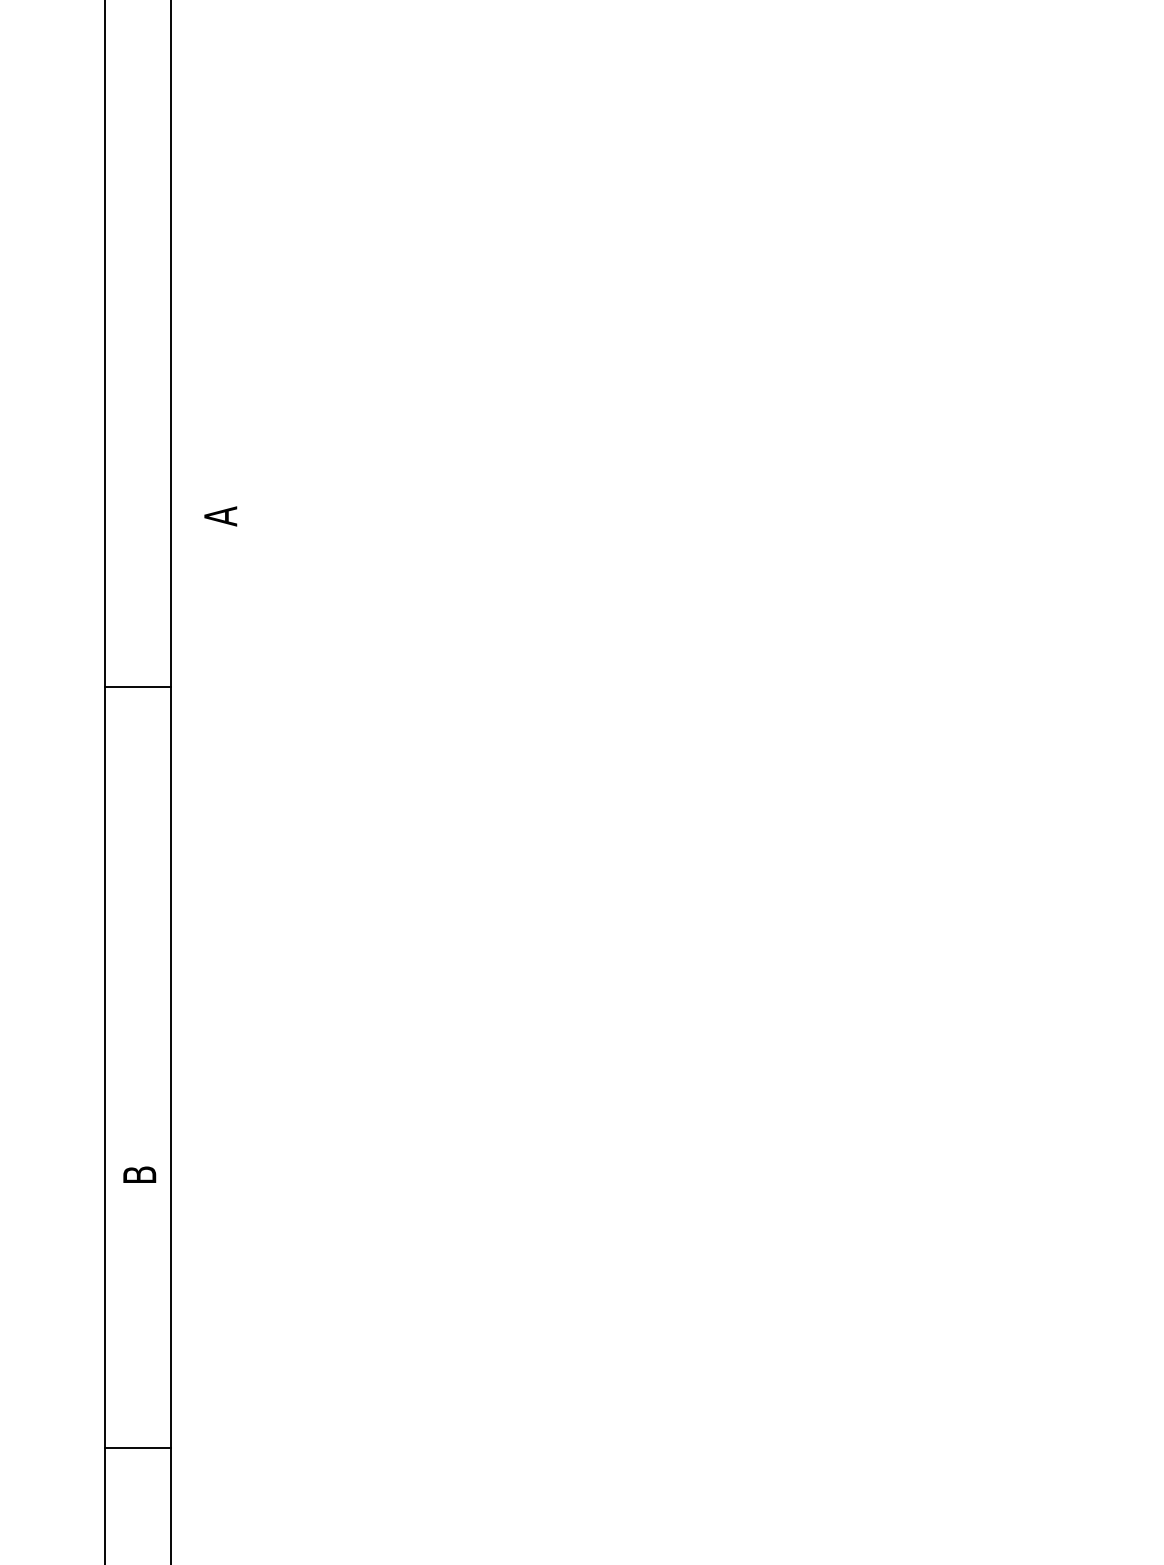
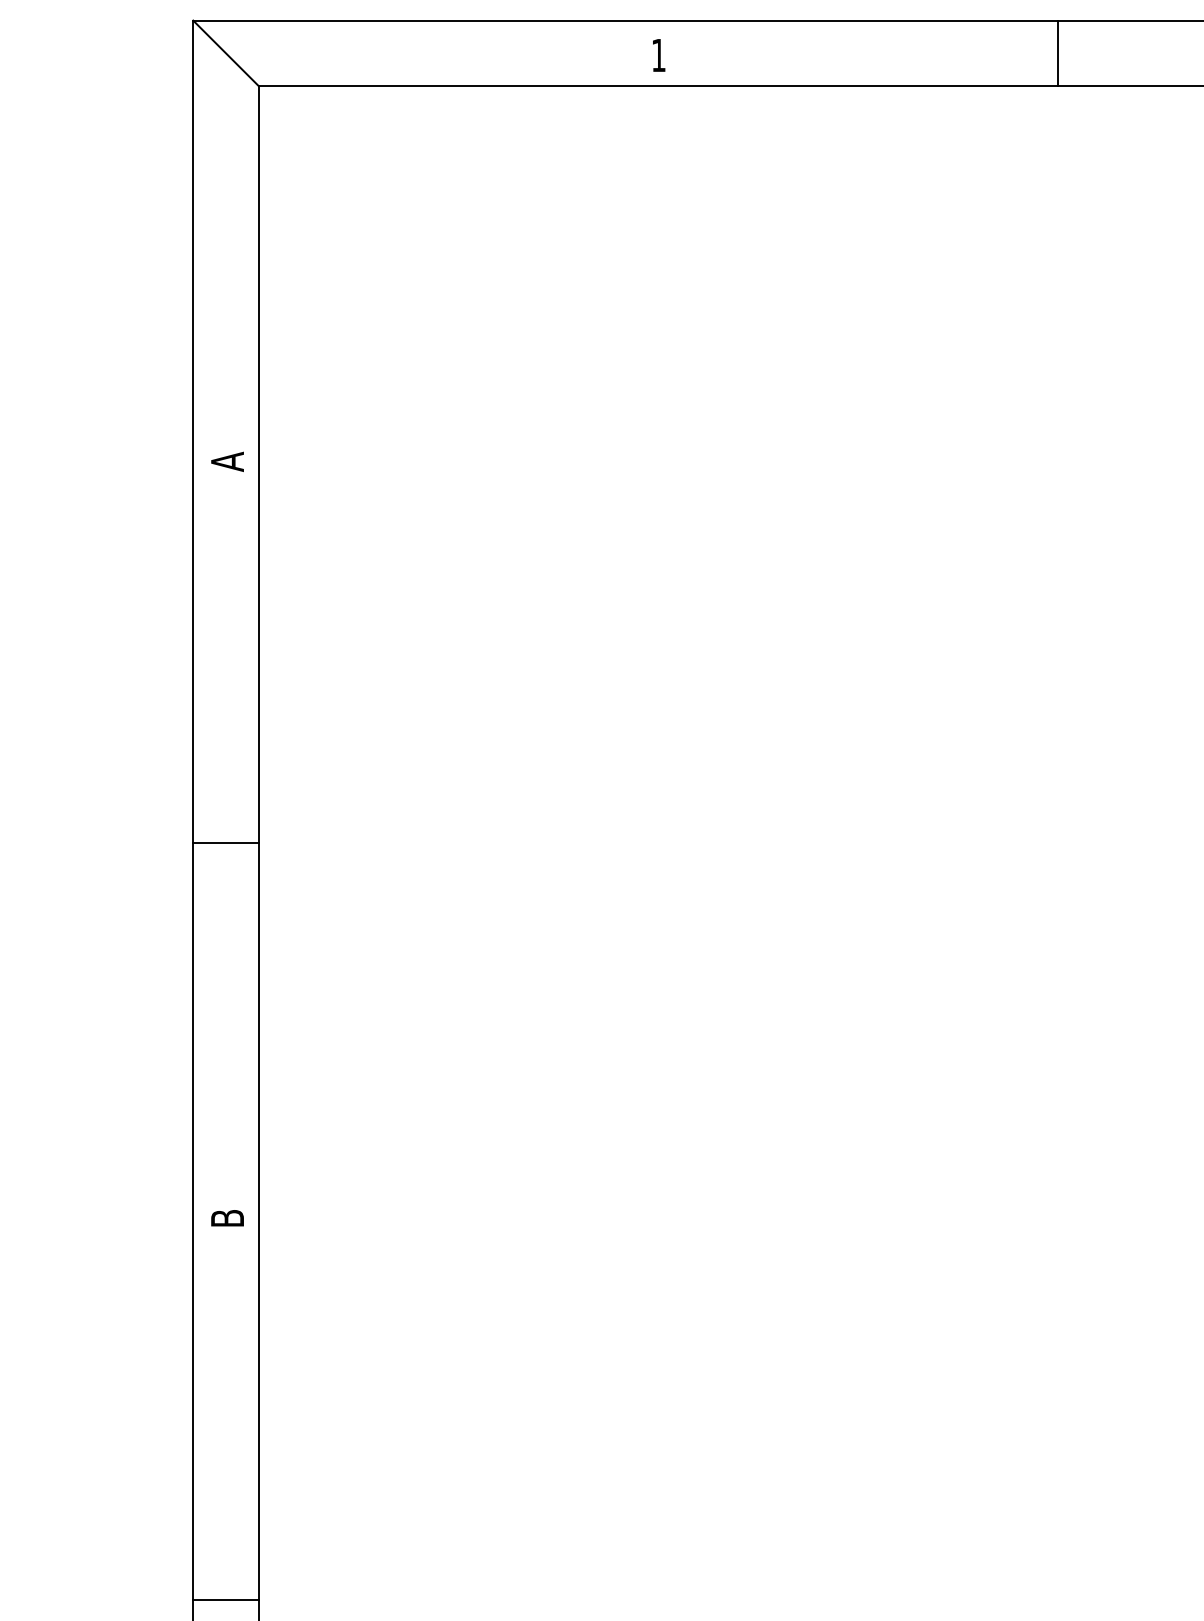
text: (220, 516) -> (227, 461), moved
line: (137, 687) -> (225, 842), moved
text: (139, 1175) -> (227, 1218), moved
line: (137, 1448) -> (225, 1599), moved

